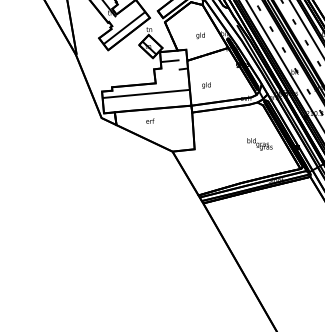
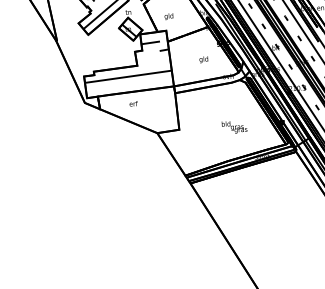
text: (200, 35) -> (168, 16), moved
text: (206, 85) -> (203, 59), moved
text: (259, 144) -> (234, 127), moved

